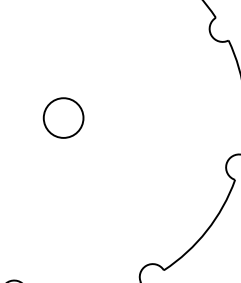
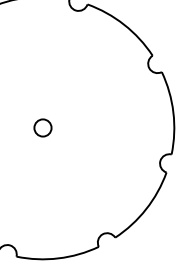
circle: (62, 117) -> (42, 127), size x0.6

